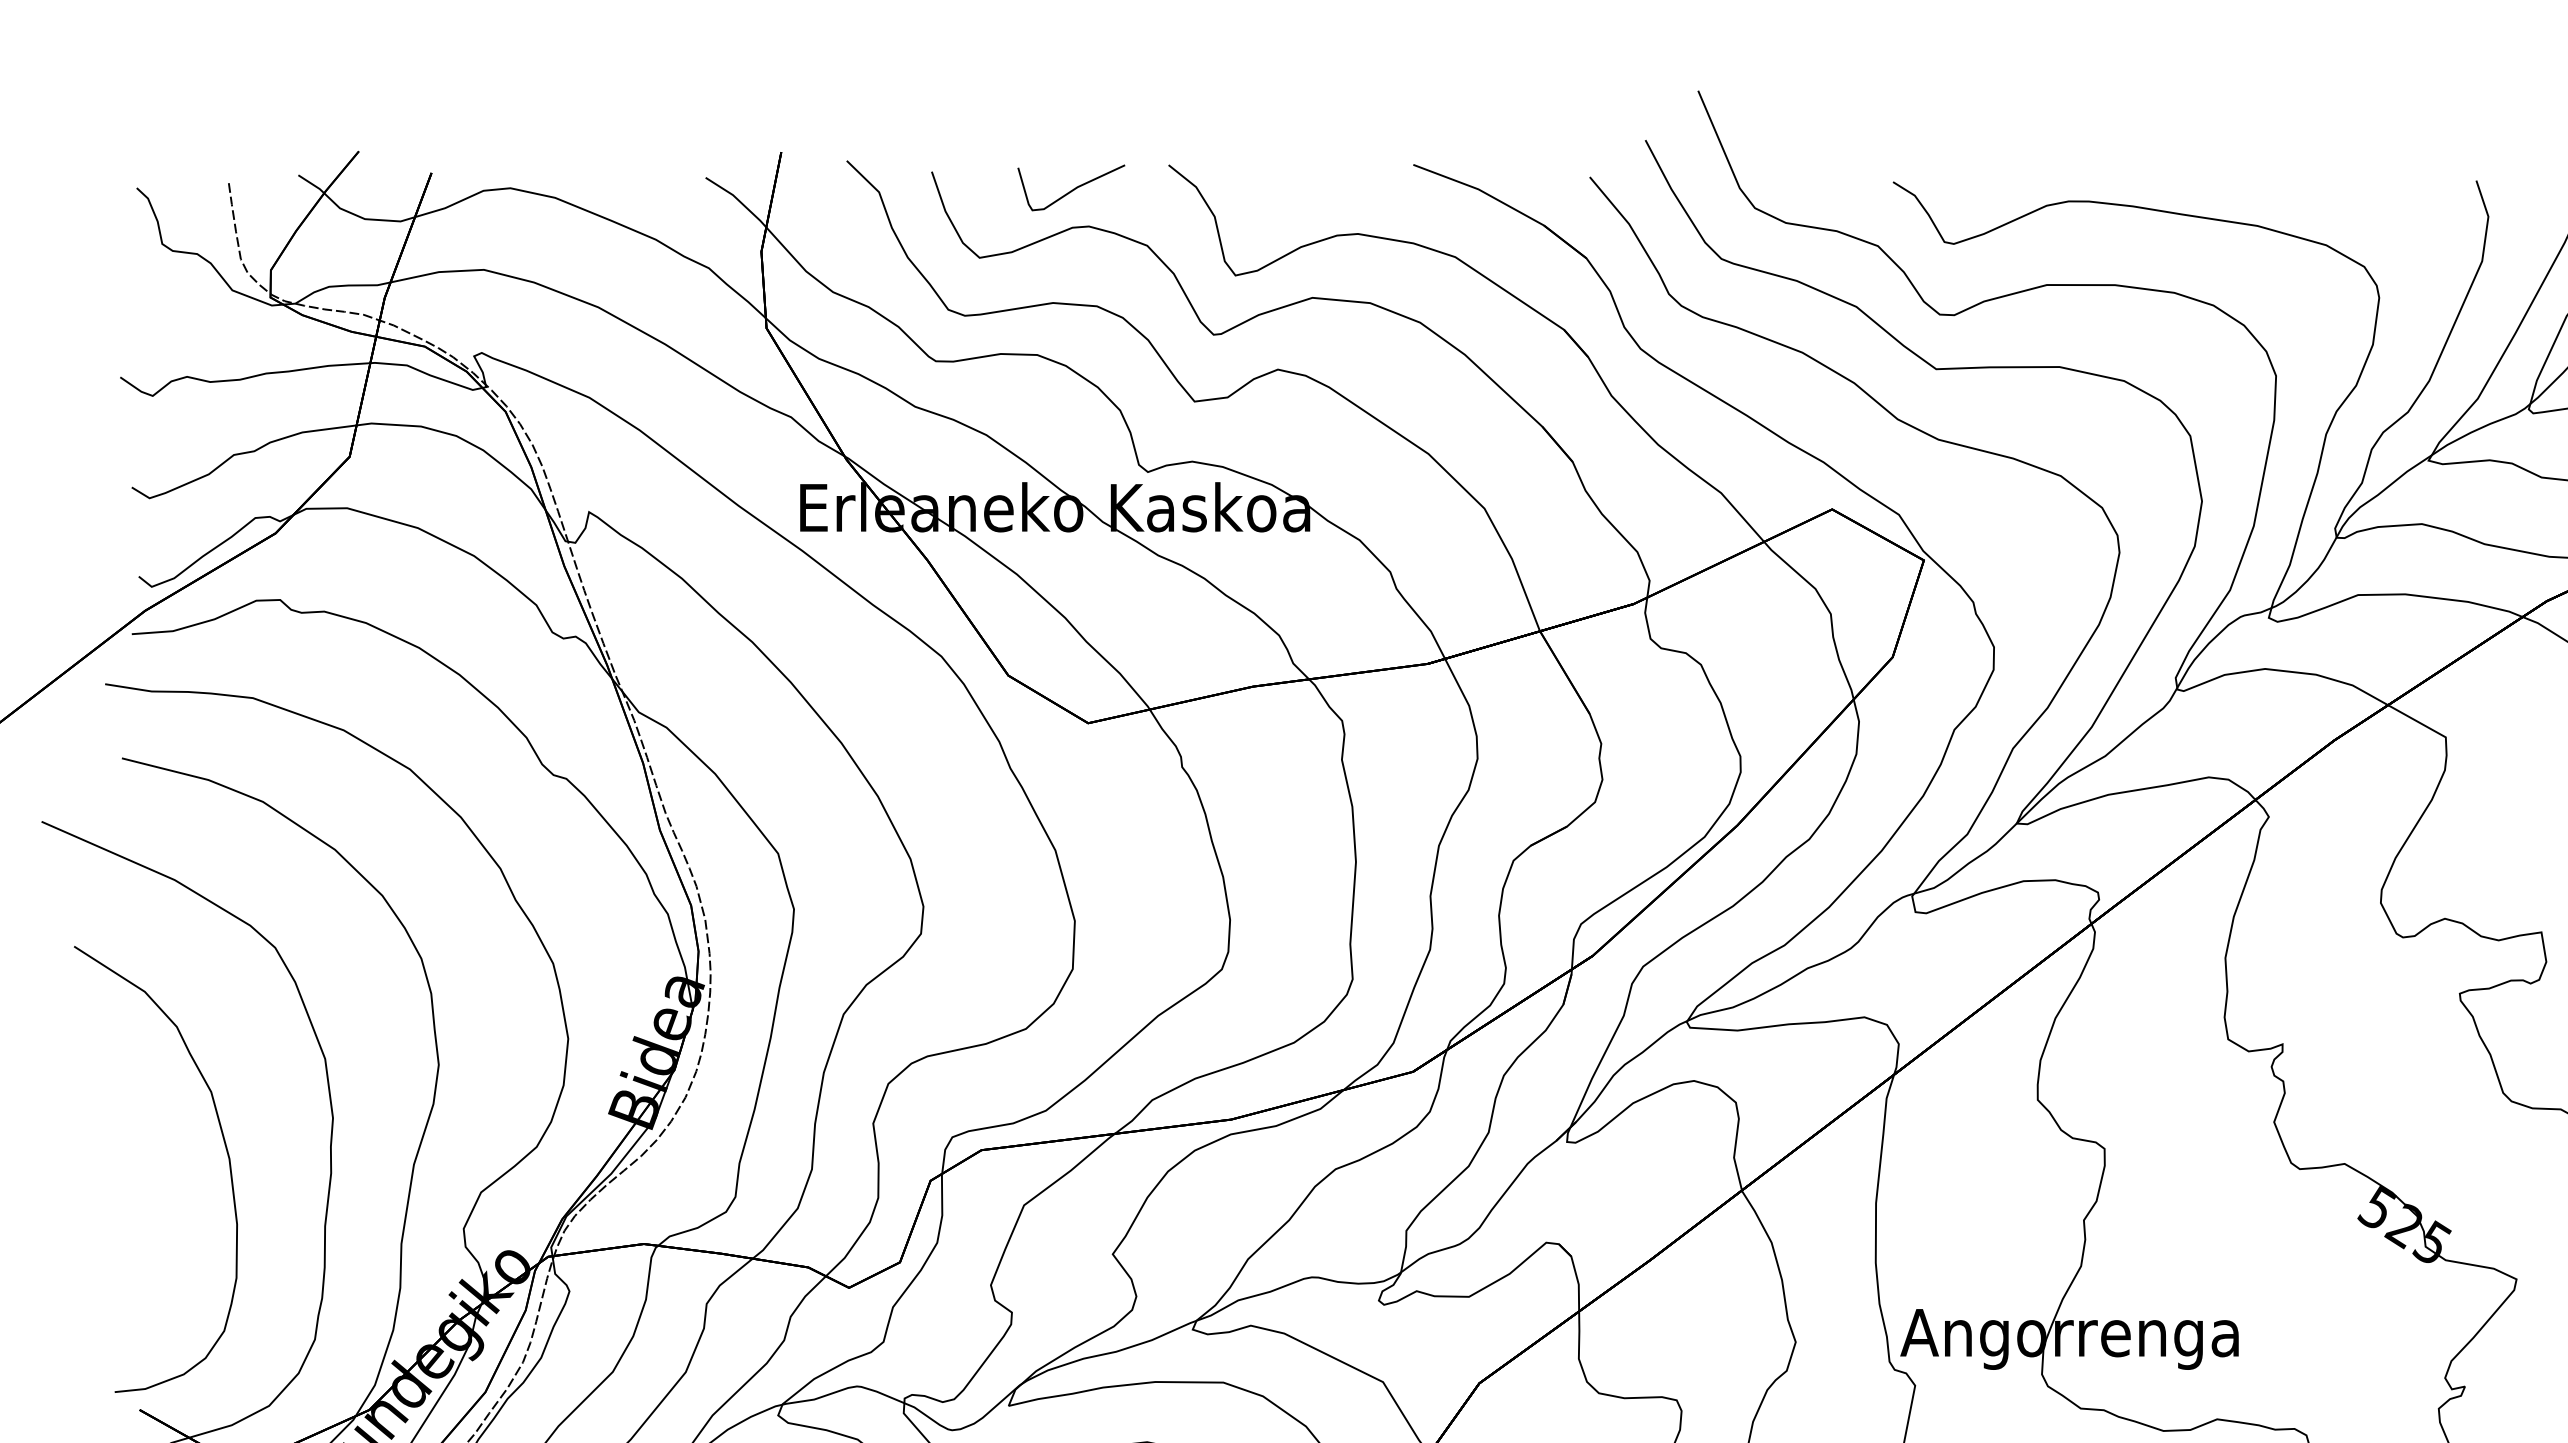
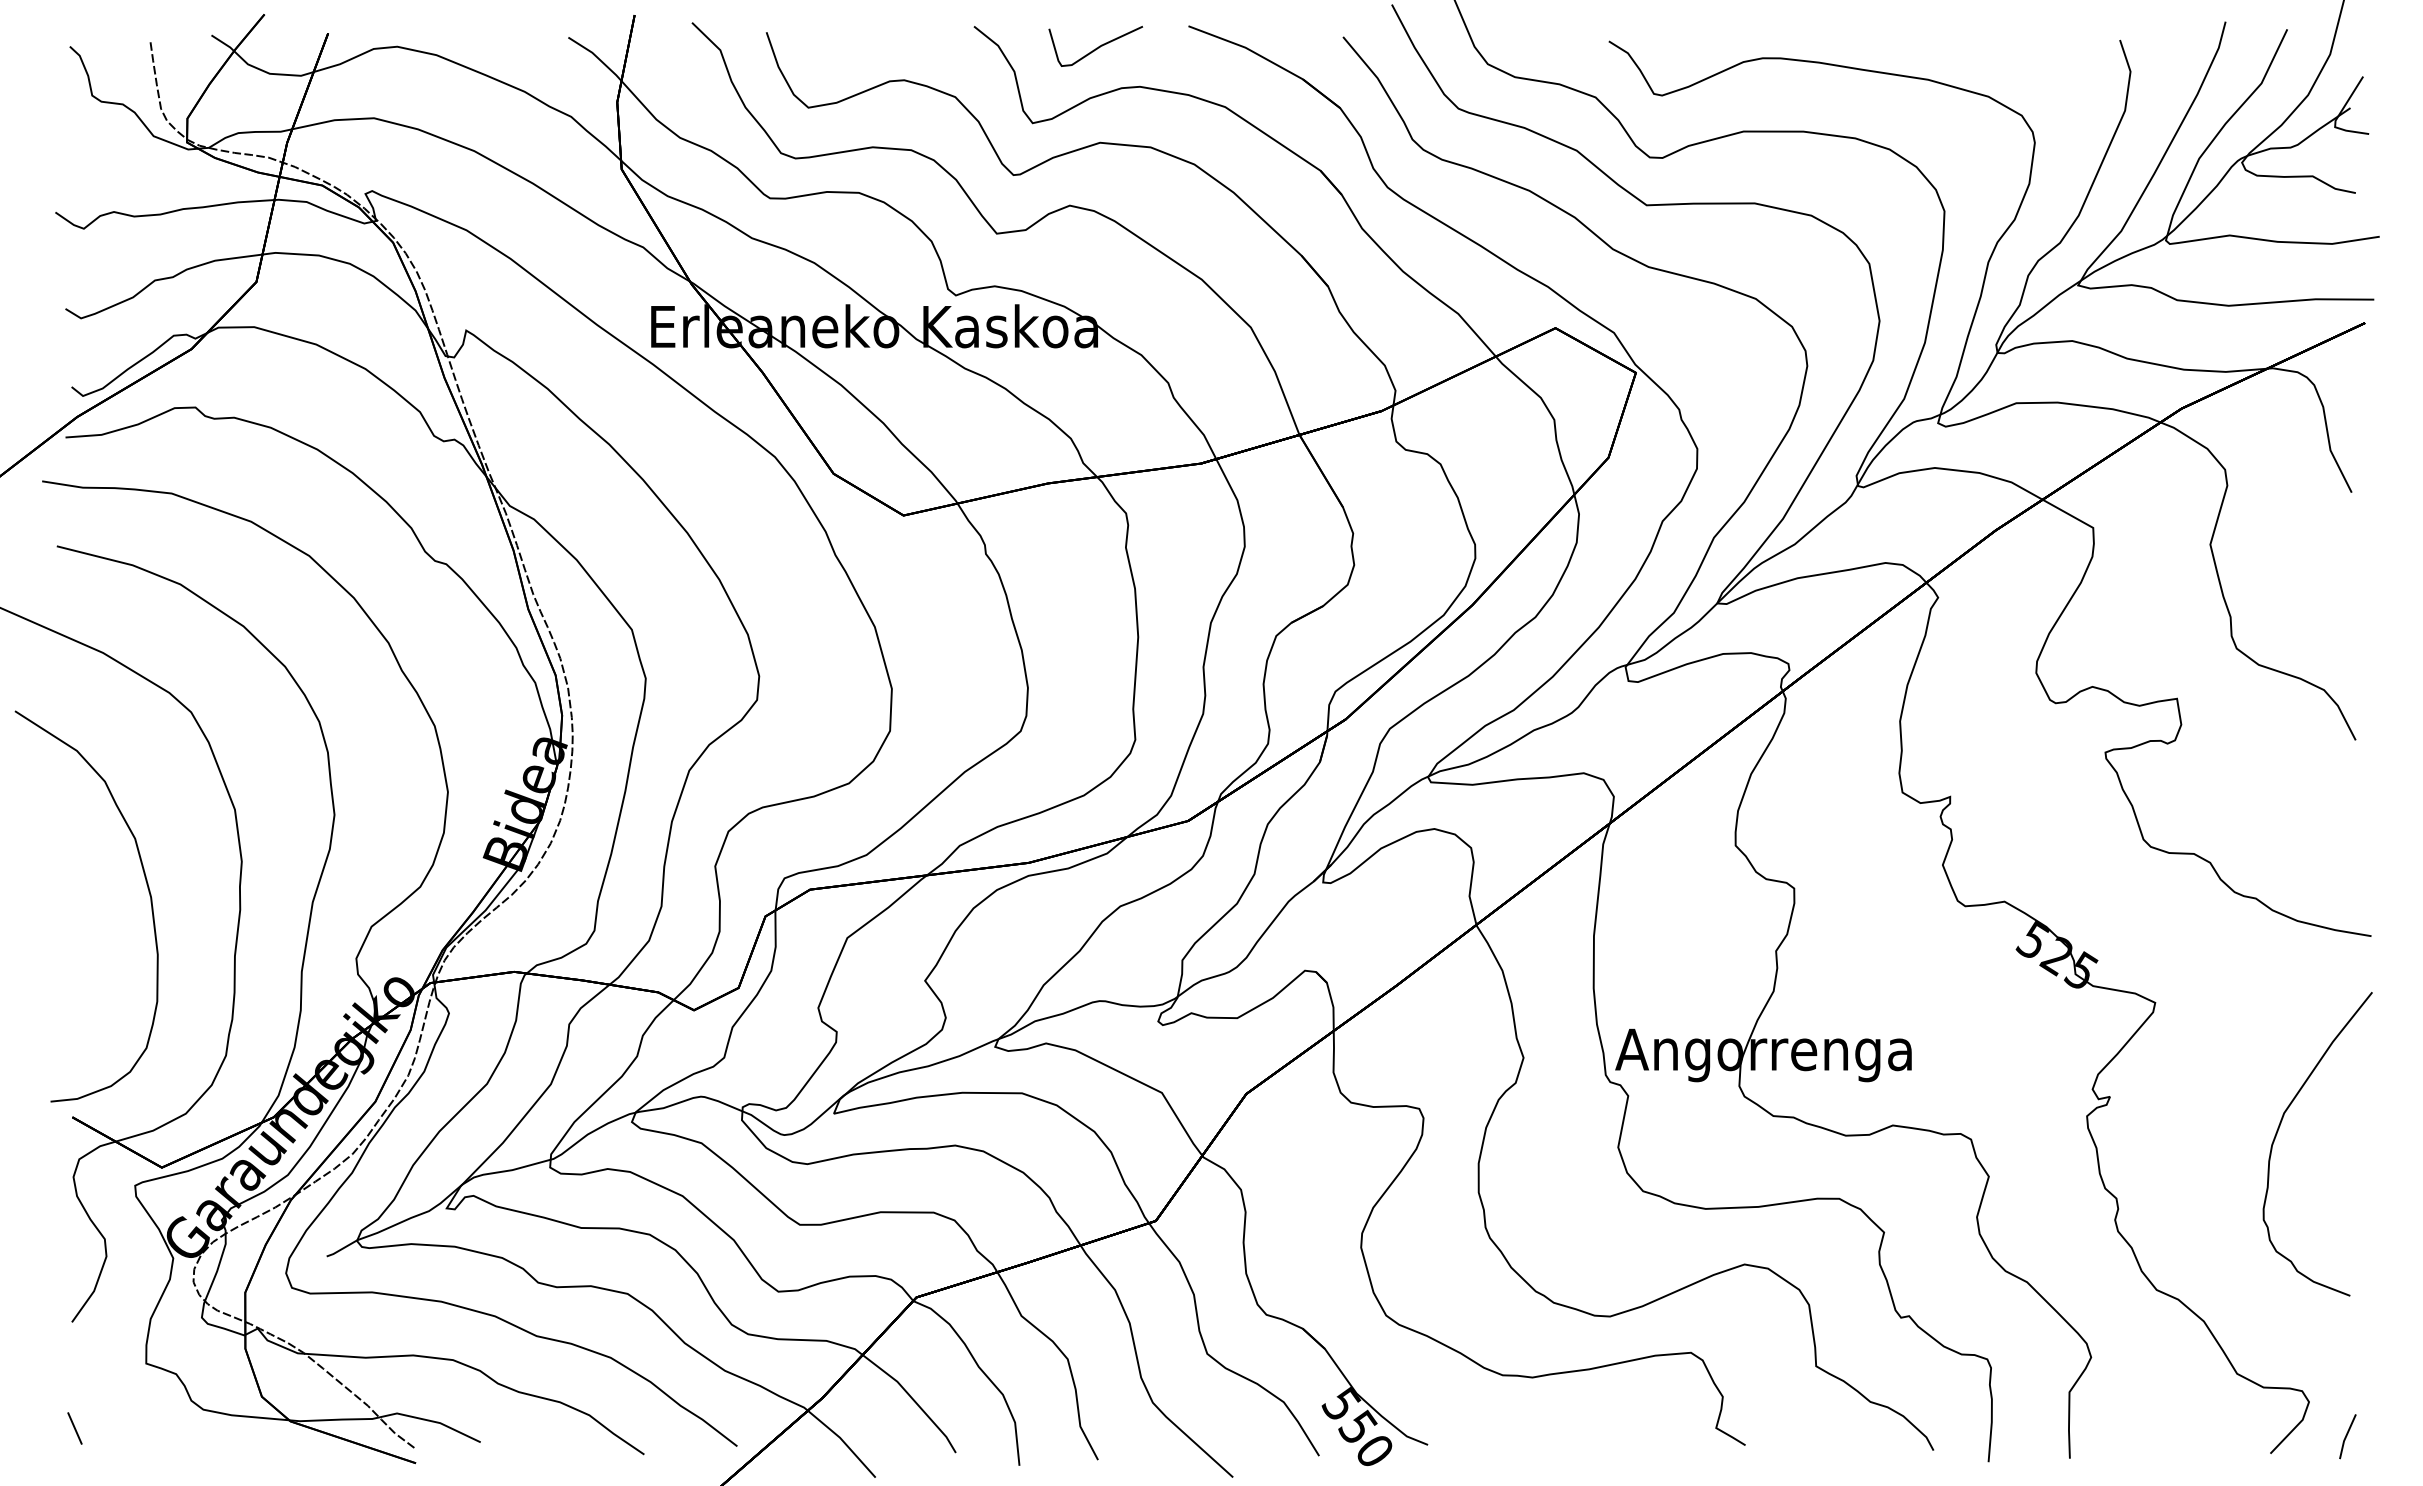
curve: (1072, 189) -> (1096, 47), moved

